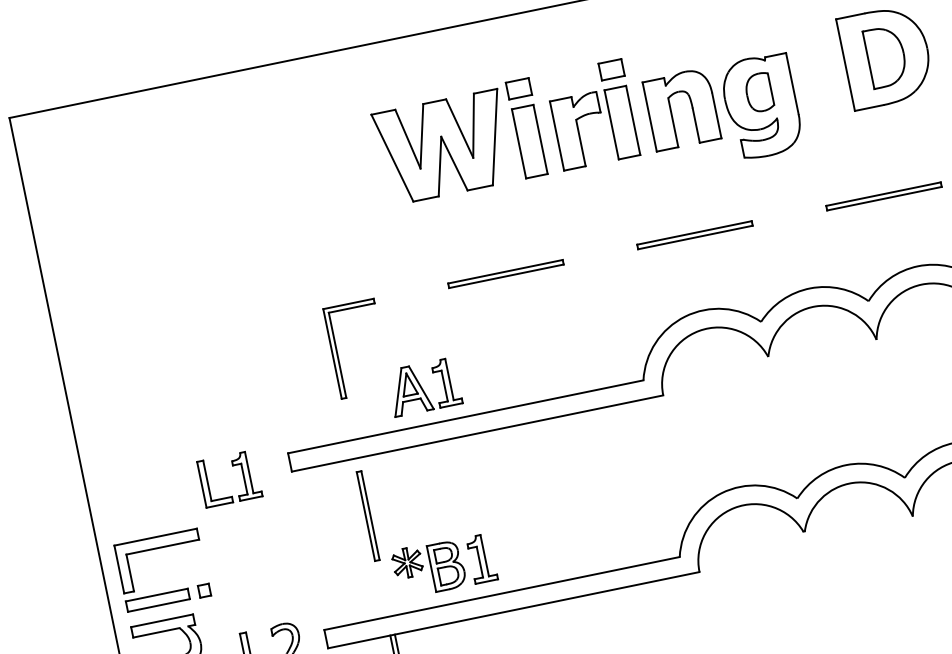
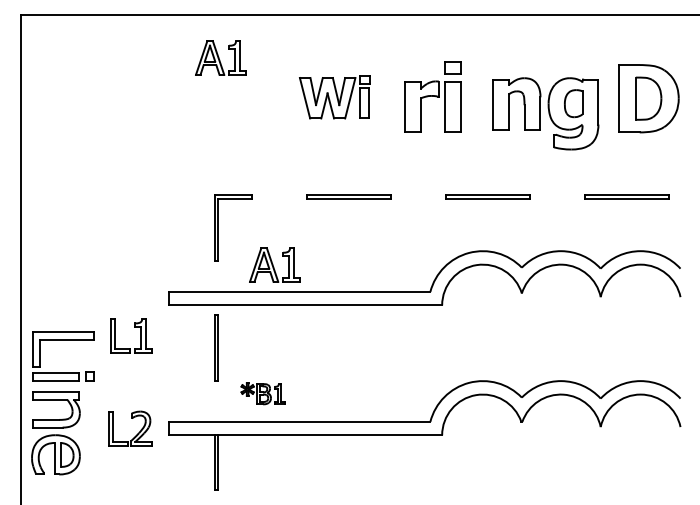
part: (723, 113) -> (545, 113), moved
part: (292, 120) -> (220, 57), added
part: (458, 142) -> (334, 97), size x0.6
part: (232, 467) -> (134, 327), moved
part: (443, 565) -> (262, 393), size x0.6

